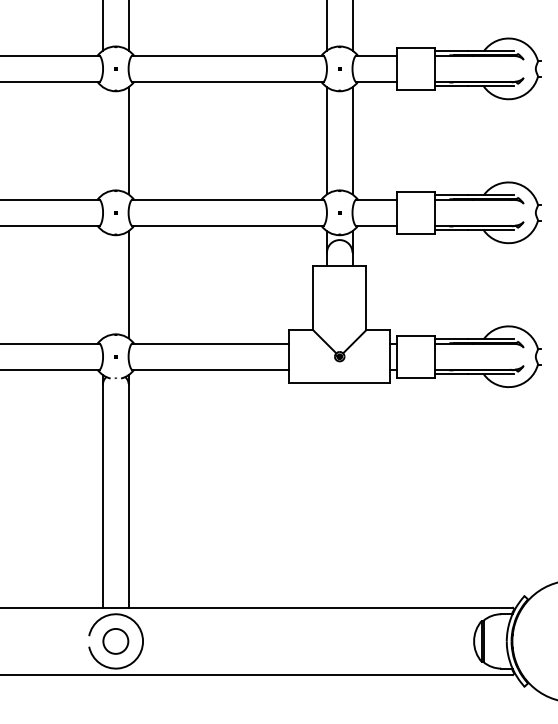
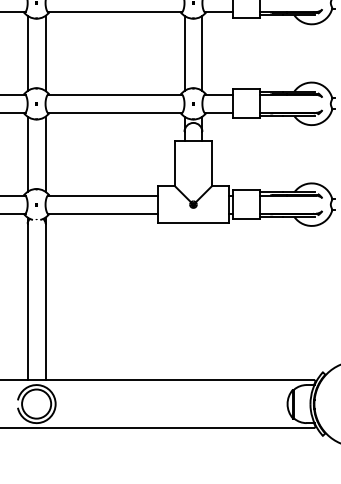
line: (103, 140) -> (27, 53), added
line: (103, 284) -> (27, 154), added
circle: (115, 641) -> (36, 404), size x1.67

